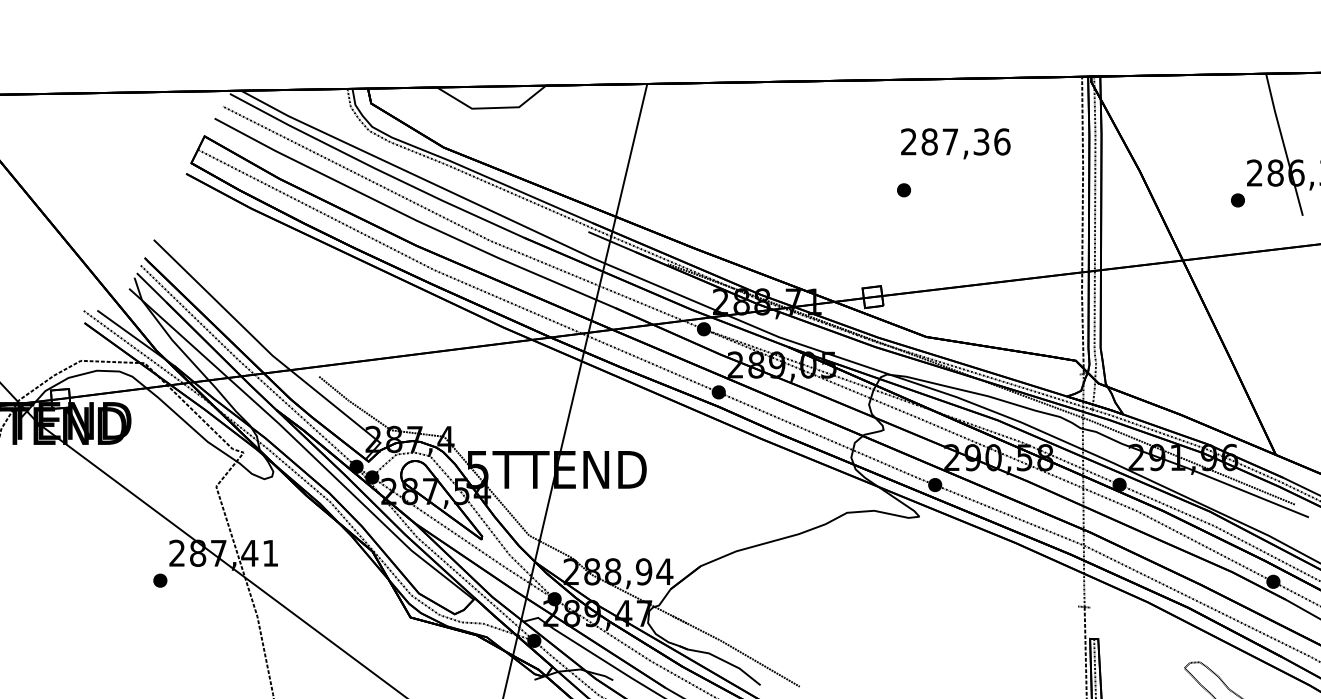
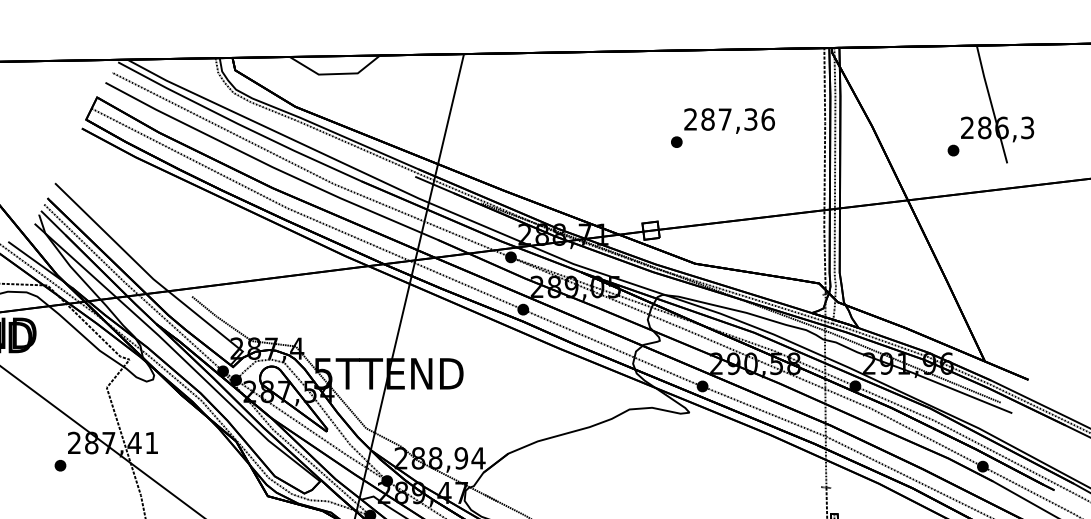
text: (955, 143) -> (729, 120), moved

